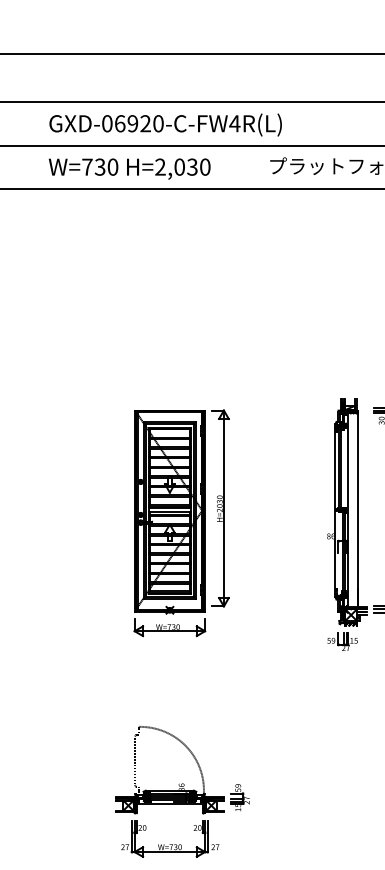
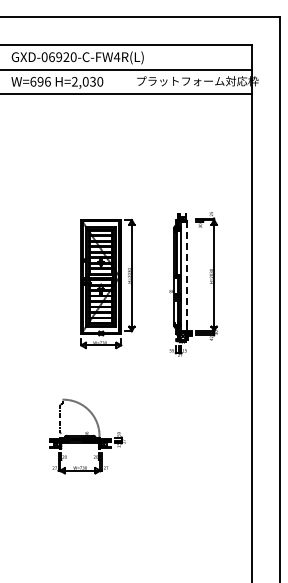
text: (100, 166) -> (40, 81), W=730 -> W=696
line: (358, 509) -> (187, 276), solid -> dashed
part: (181, 524) -> (107, 284), moved

